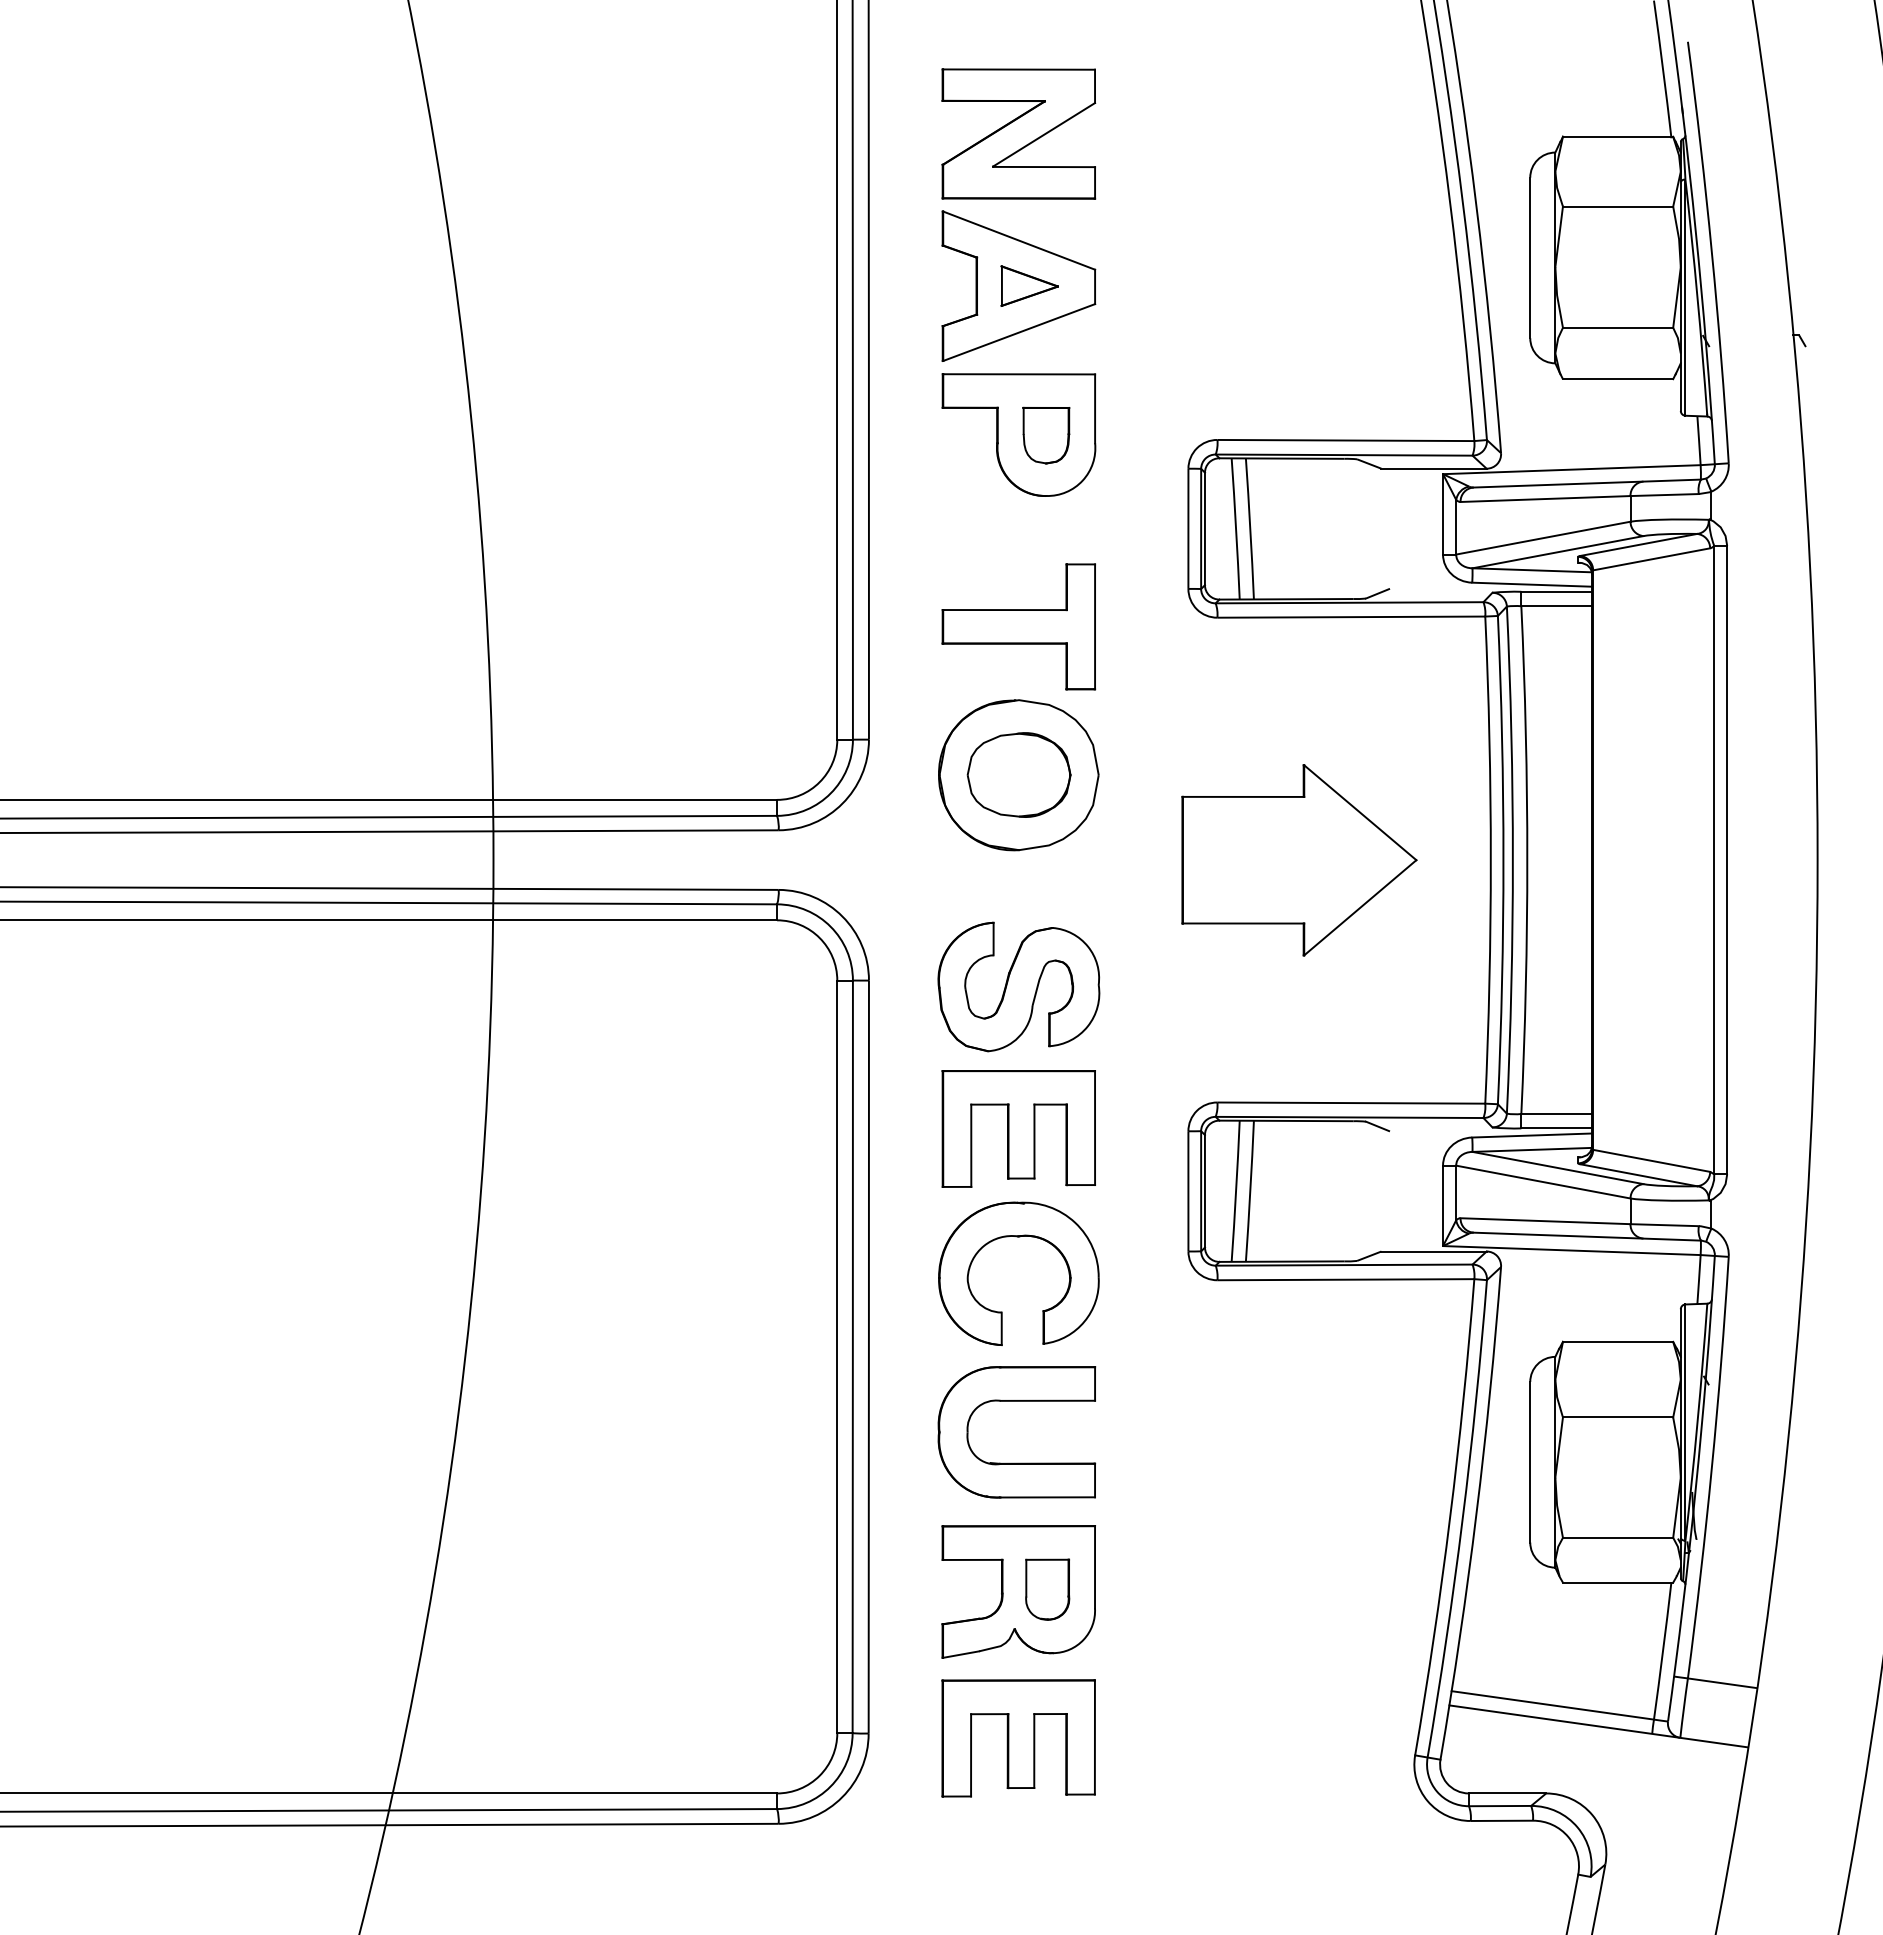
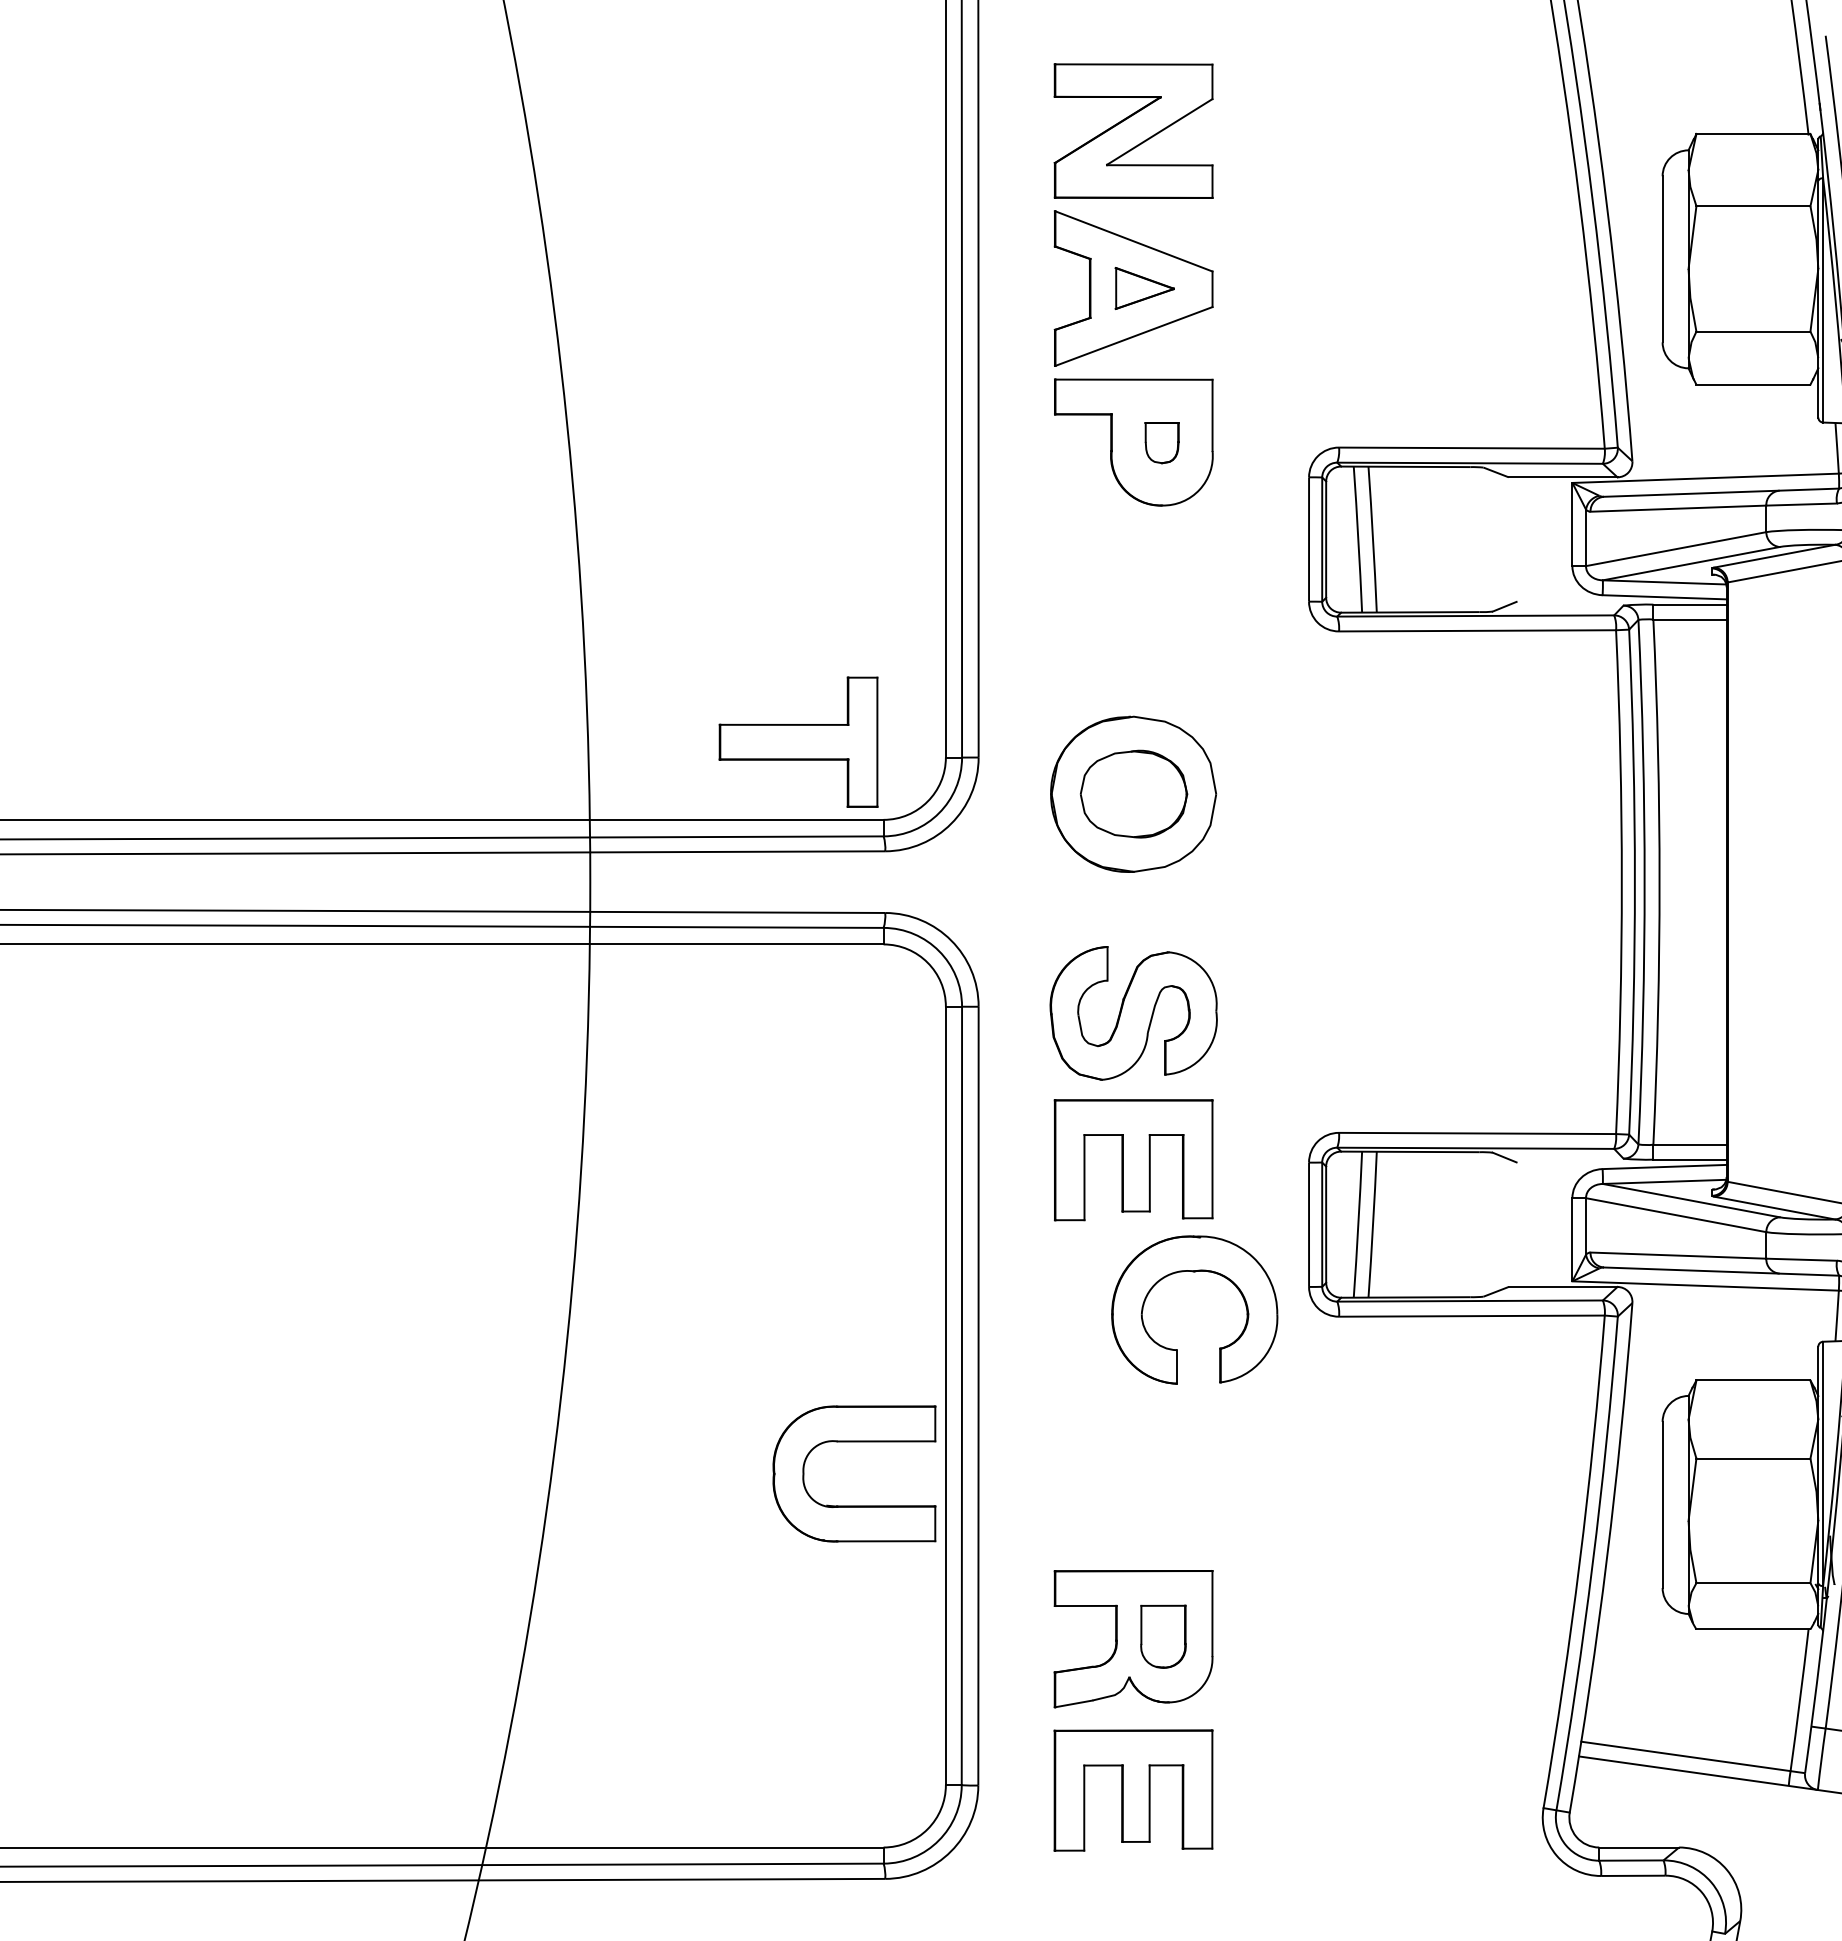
part: (1046, 435) -> (1162, 442), size x0.7
part: (1018, 626) -> (798, 741), moved
part: (1299, 860) -> (1423, 882), removed
part: (1018, 1237) -> (1194, 1272), moved
part: (1016, 1462) -> (854, 1505), moved

